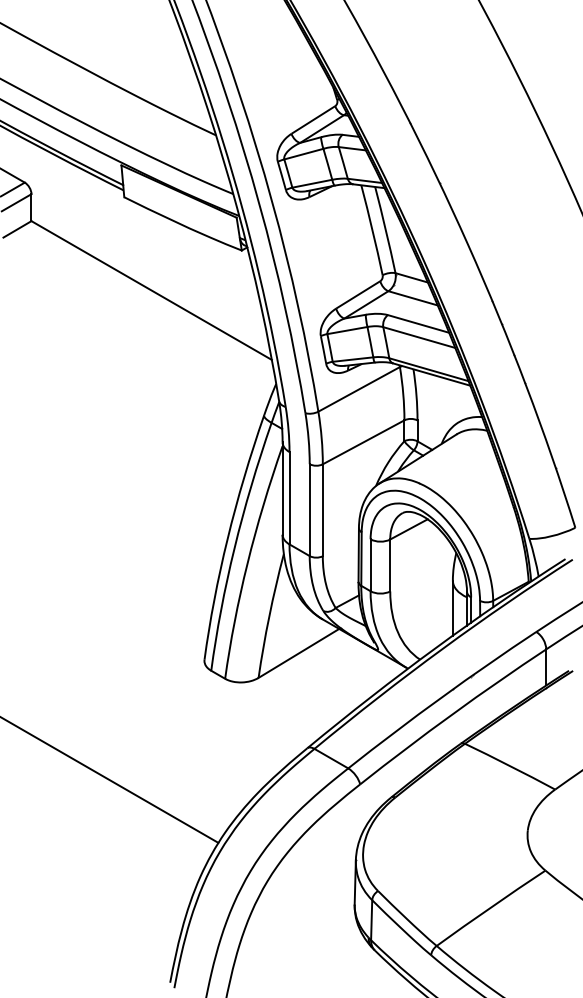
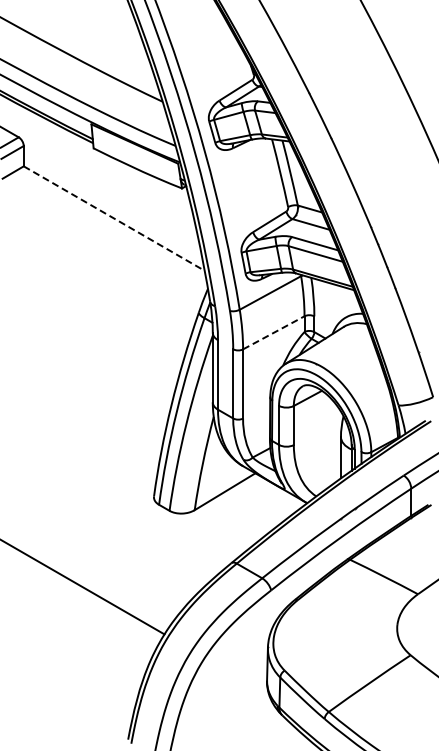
line: (152, 290) -> (114, 218), solid -> dashed
line: (363, 441) -> (273, 332), solid -> dashed

